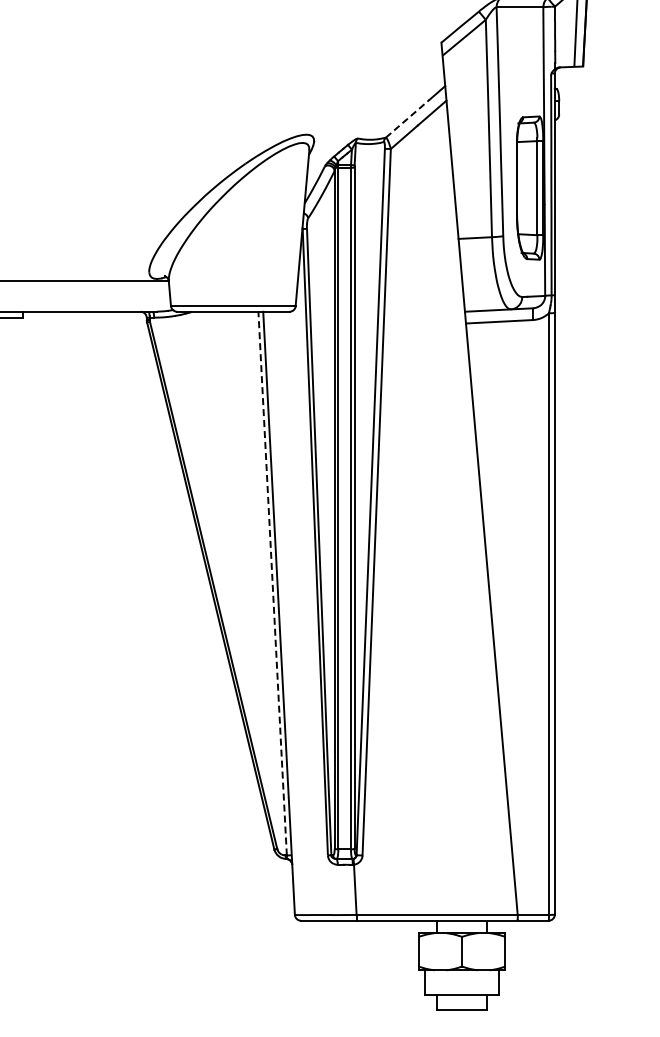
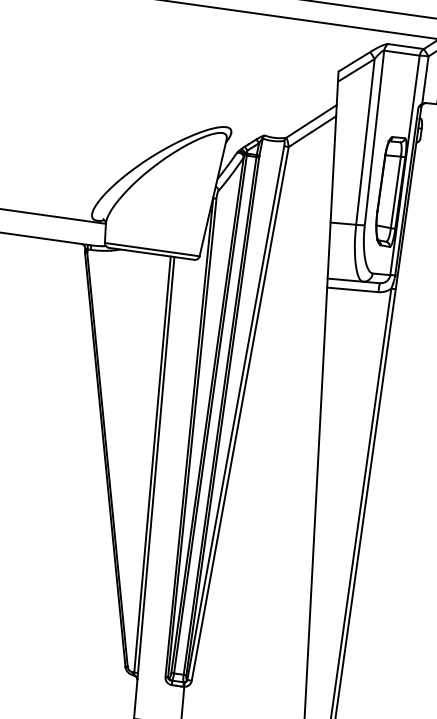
line: (407, 118) -> (304, 125), dashed -> solid
line: (272, 583) -> (152, 464), dashed -> solid

